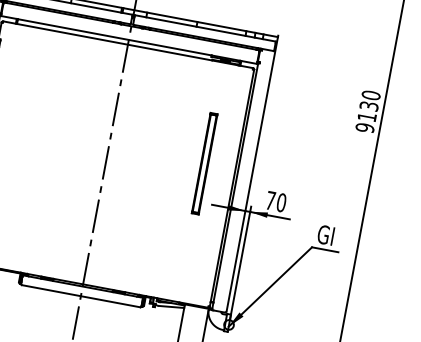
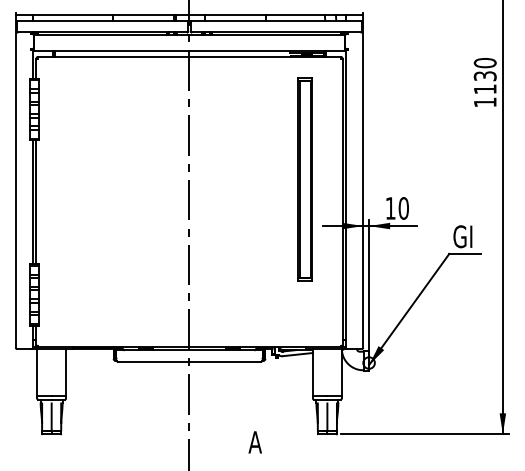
text: (364, 127) -> (484, 102), 9130 -> 1130
part: (204, 163) -> (304, 179), size x1.67
text: (270, 200) -> (390, 208), 70 -> 10

